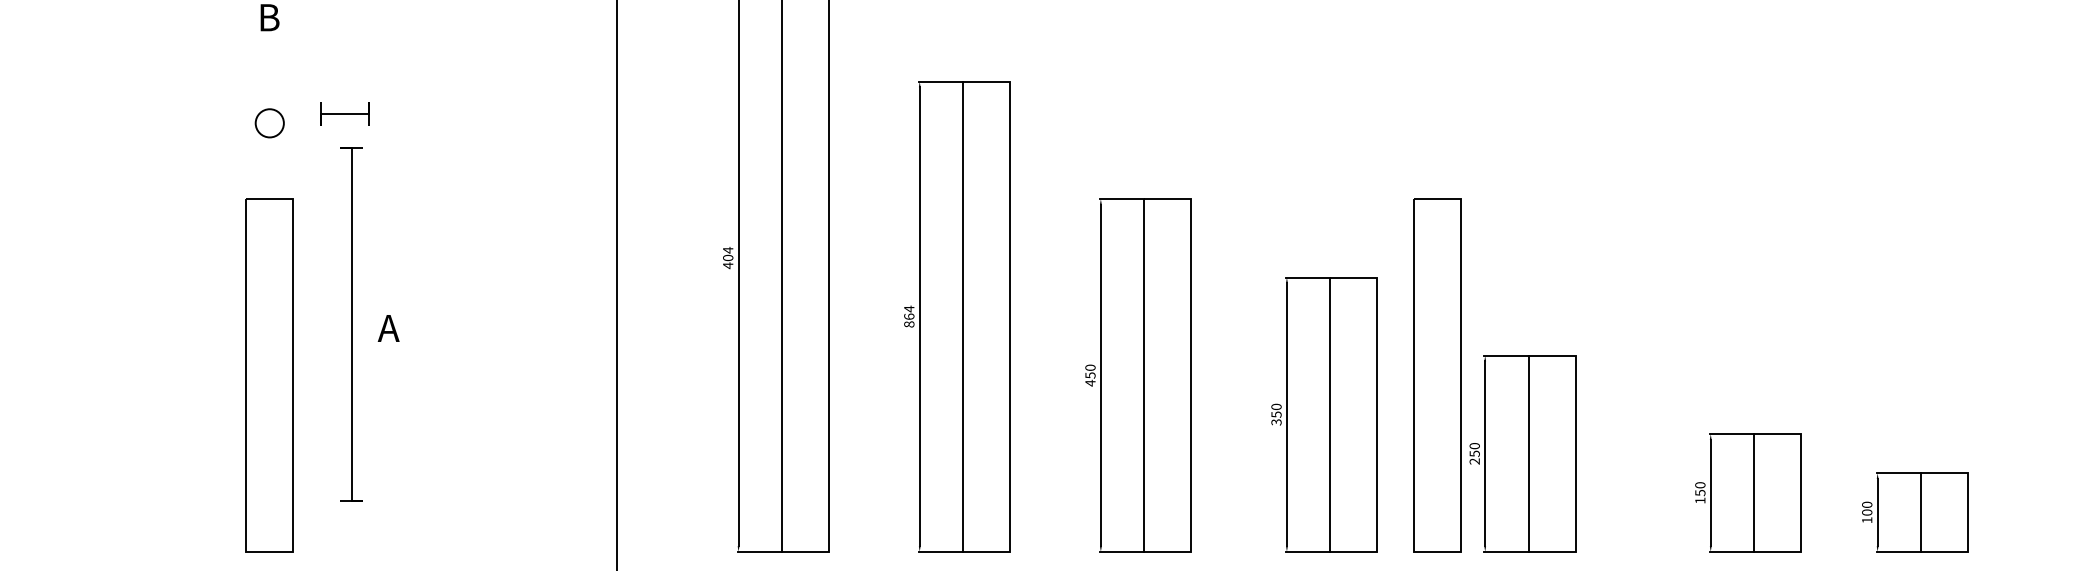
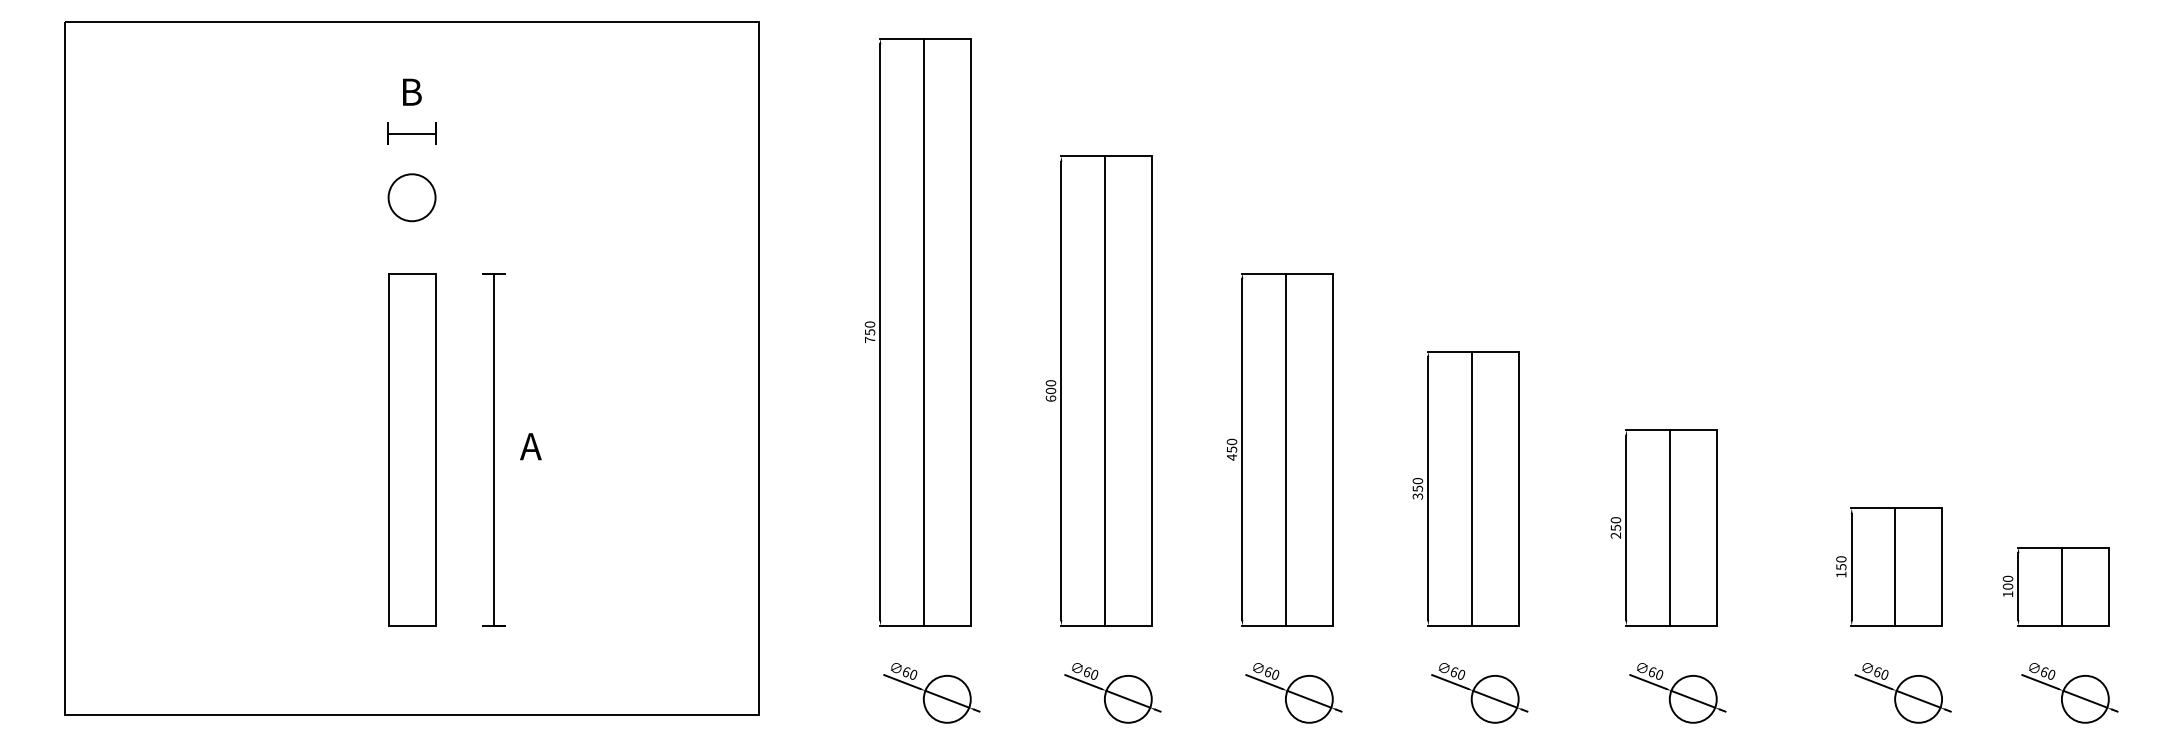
curve: (344, 114) -> (411, 133), moved
circle: (269, 123) -> (411, 197), size x1.67
text: (727, 258) -> (869, 332), 404 -> 750
text: (908, 316) -> (1050, 390), 864 -> 600
curve: (351, 324) -> (493, 449), moved
text: (388, 328) -> (530, 446), moved
line: (1415, 375) -> (1556, 449), removed

